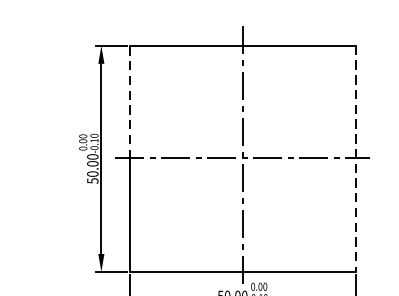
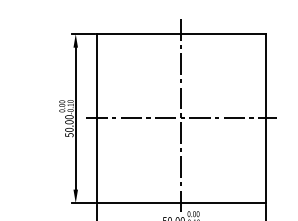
line: (129, 101) -> (96, 75), dashed -> solid
line: (355, 160) -> (265, 119), dashed -> solid

